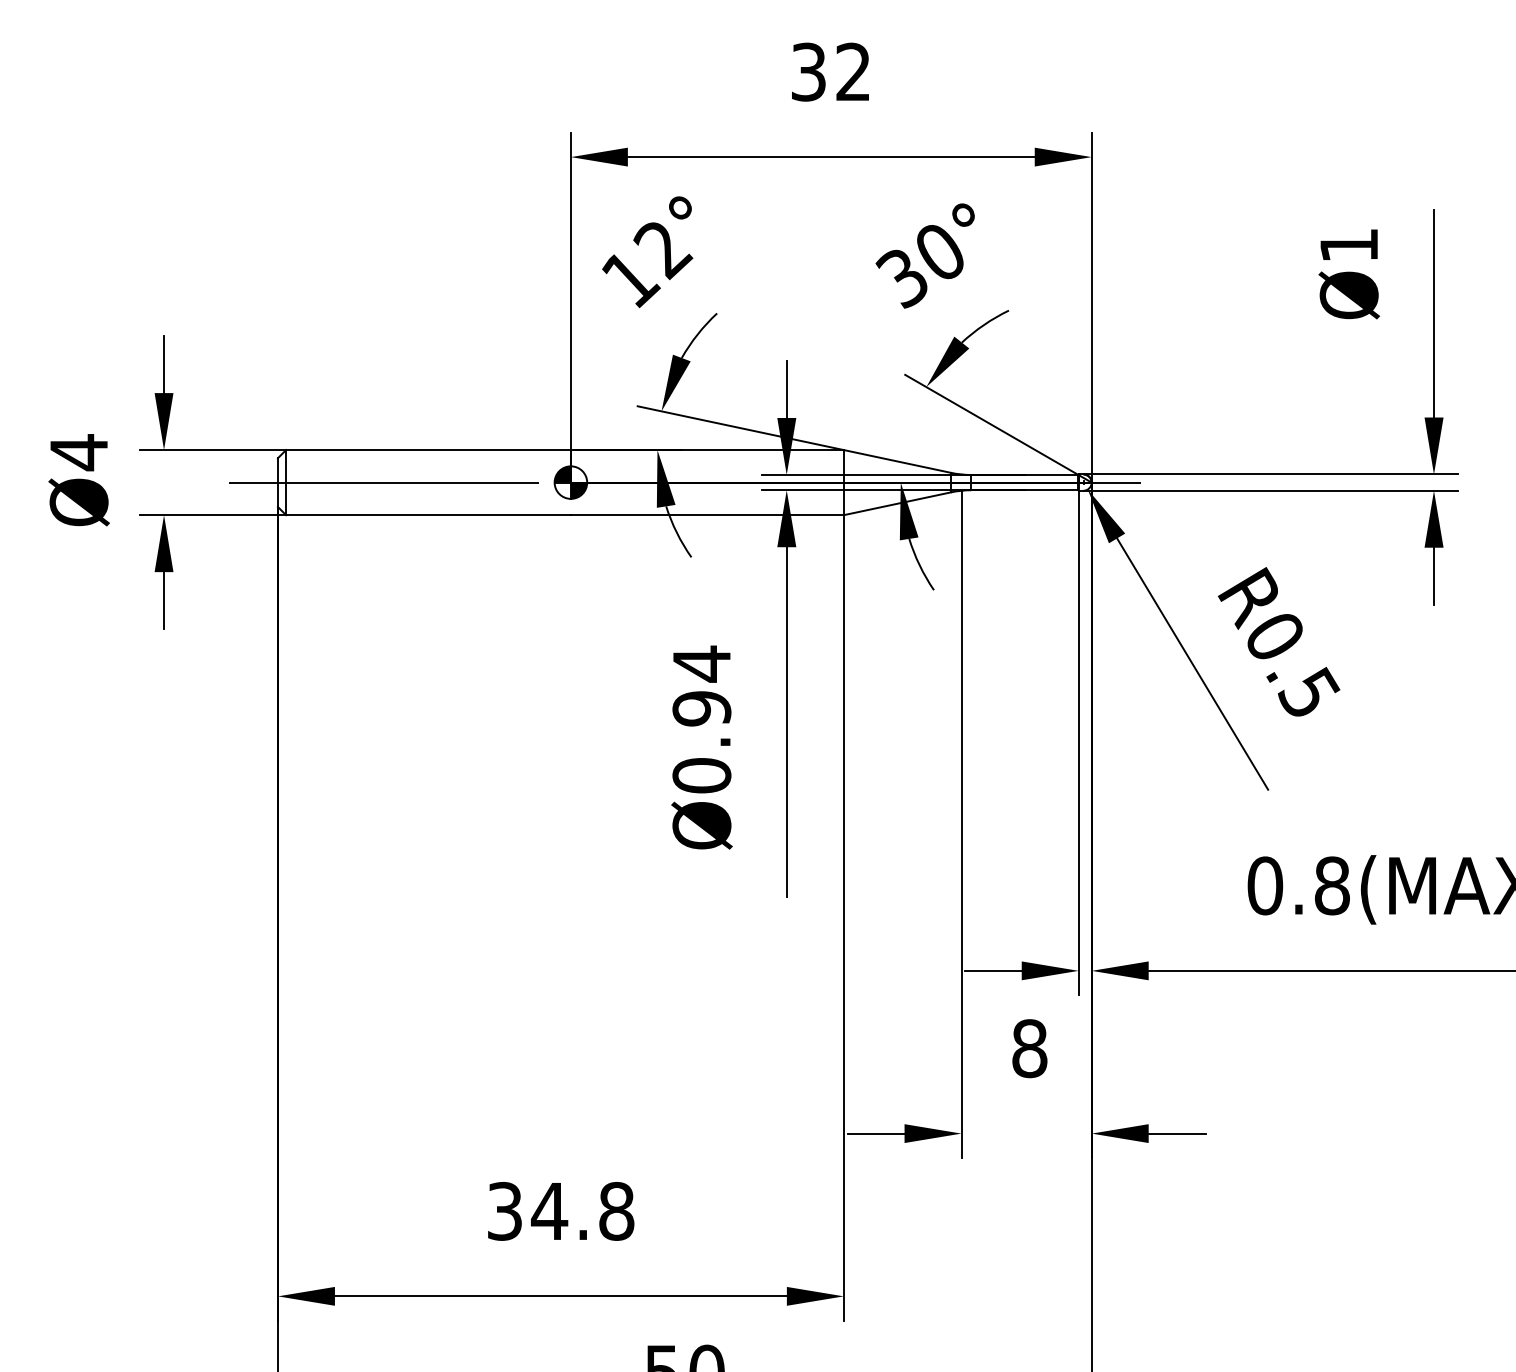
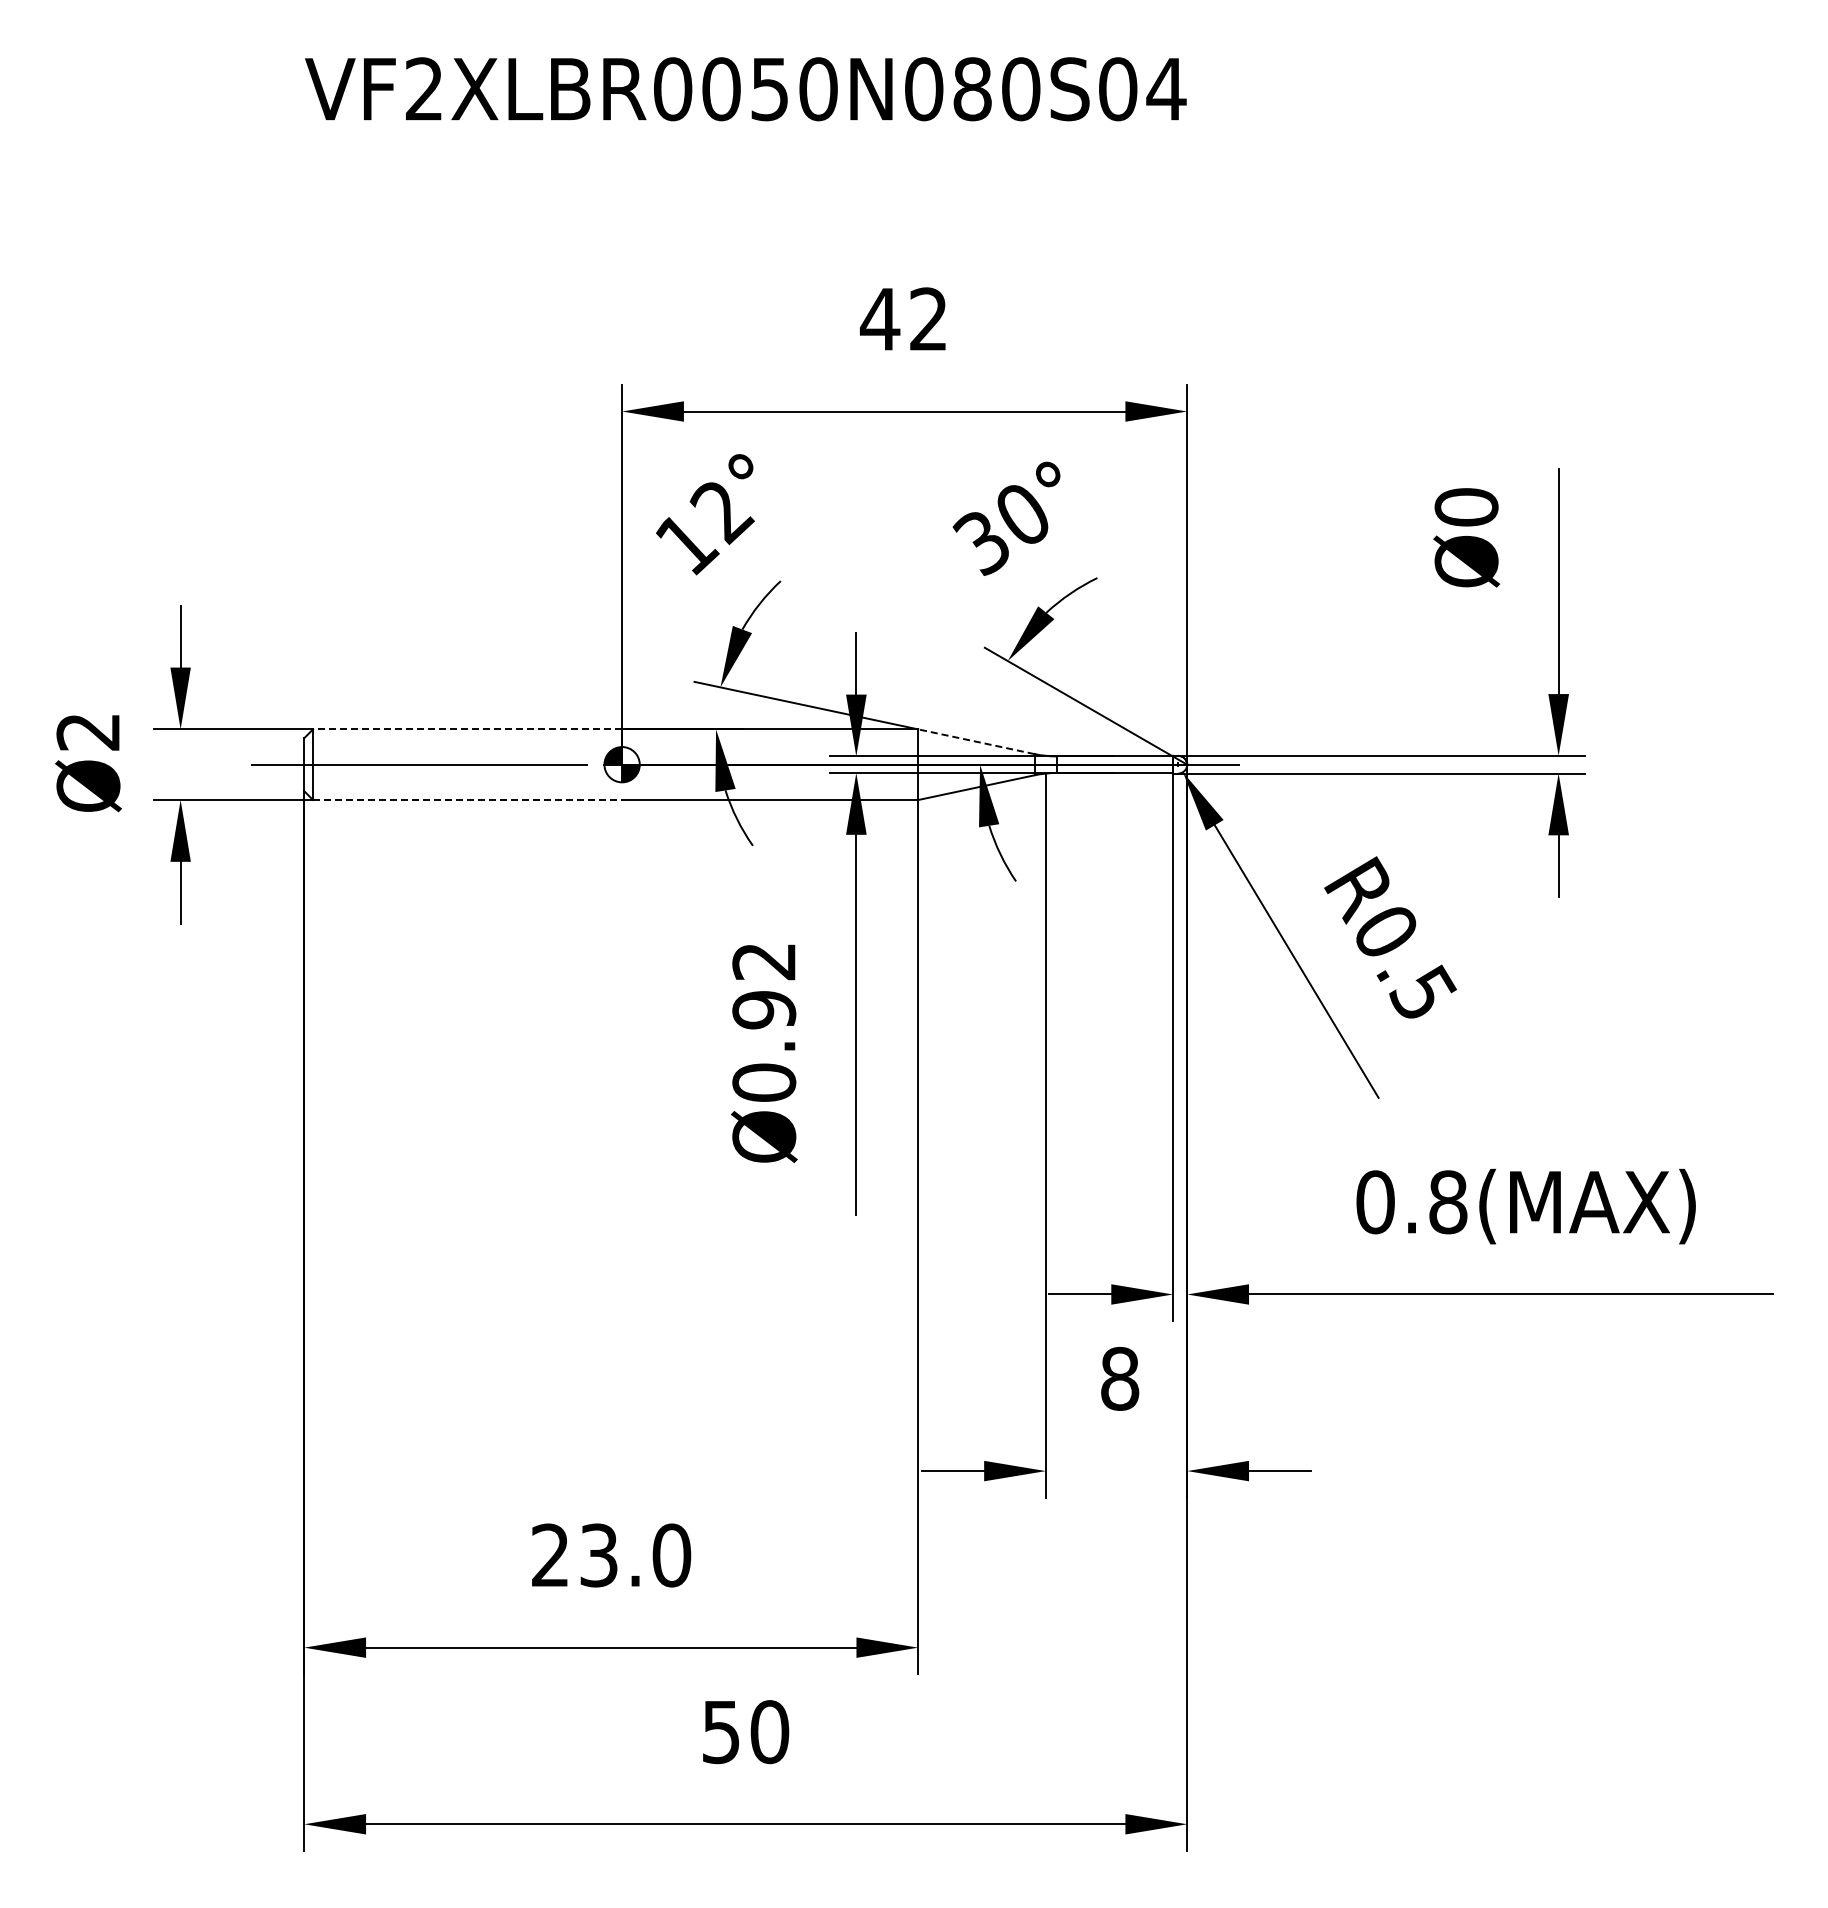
text: (808, 72) -> (879, 319), 32 -> 42
text: (1349, 245) -> (1466, 507), Ø1 -> Ø0
line: (428, 450) -> (467, 729), solid -> dashed
text: (78, 452) -> (87, 732), Ø4 -> Ø2
line: (896, 461) -> (975, 741), solid -> dashed
line: (428, 515) -> (467, 800), solid -> dashed
text: (701, 663) -> (763, 961), Ø0.94 -> Ø0.92
text: (561, 1211) -> (611, 1555), 34.8 -> 23.0

